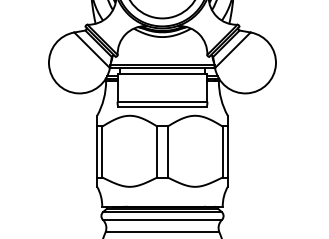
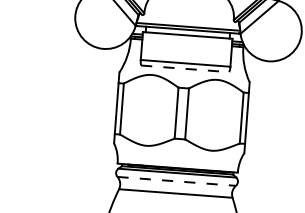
line: (162, 107) -> (185, 69), solid -> dashed
line: (163, 220) -> (177, 181), solid -> dashed

